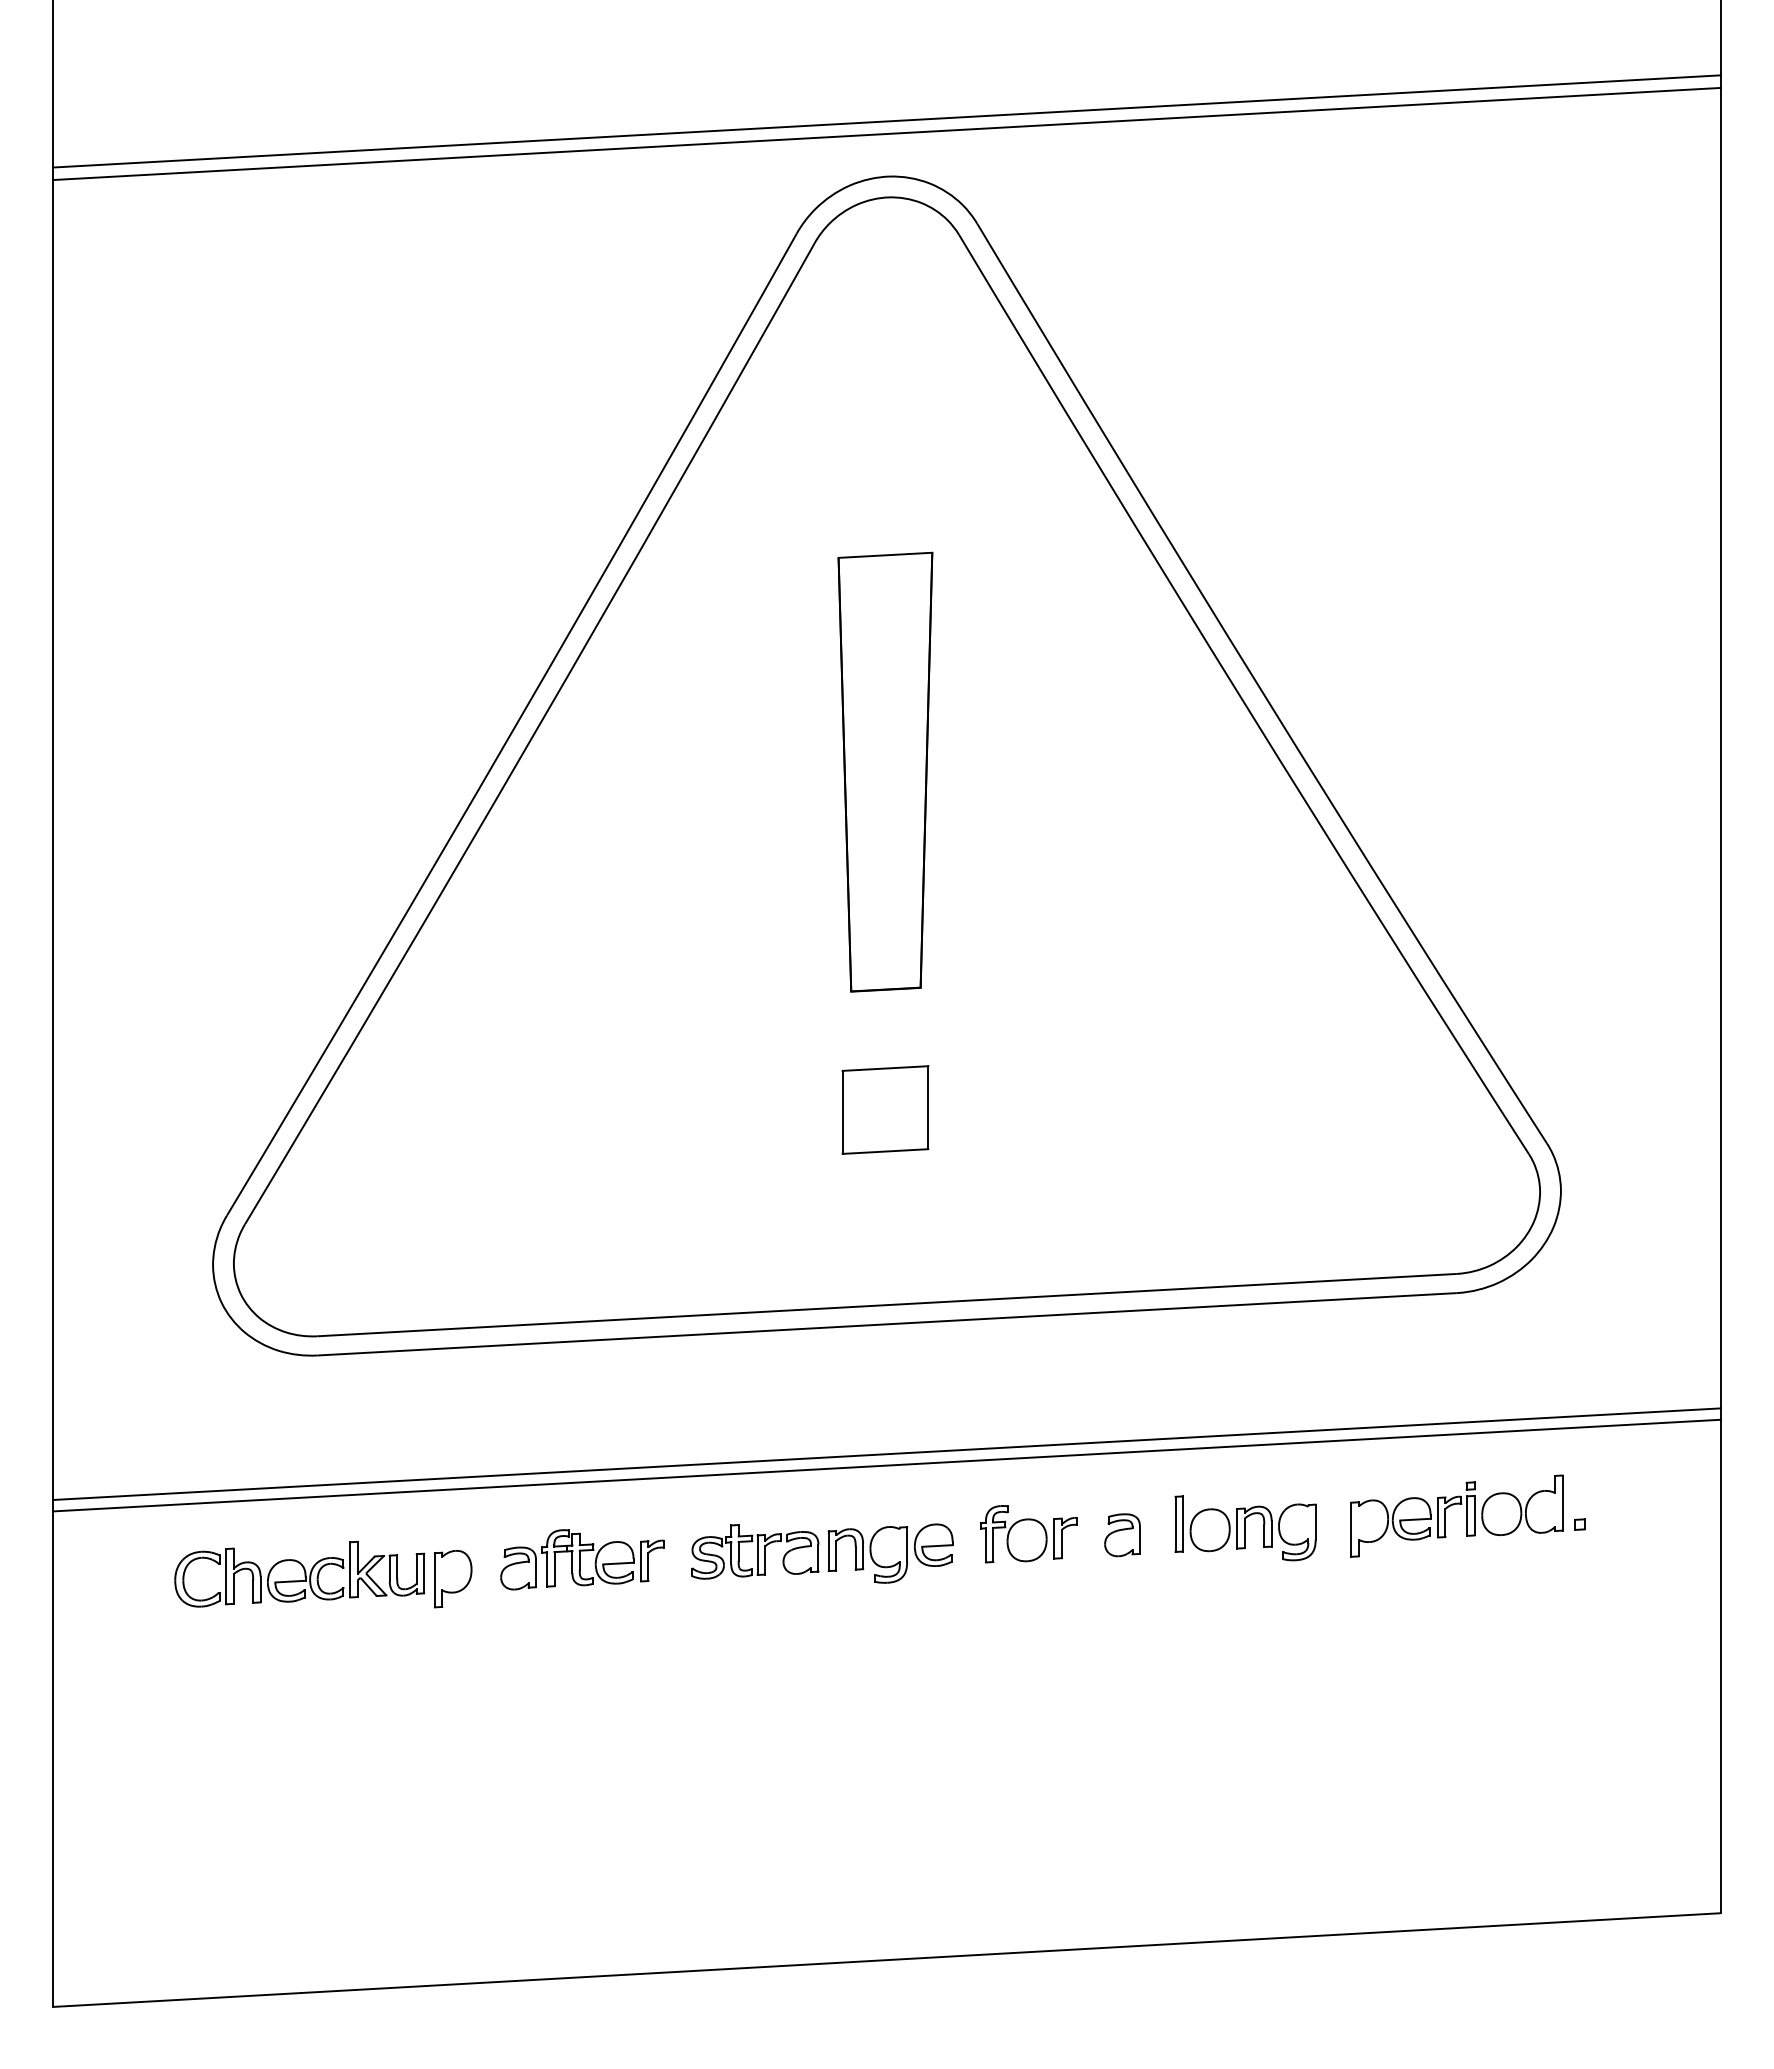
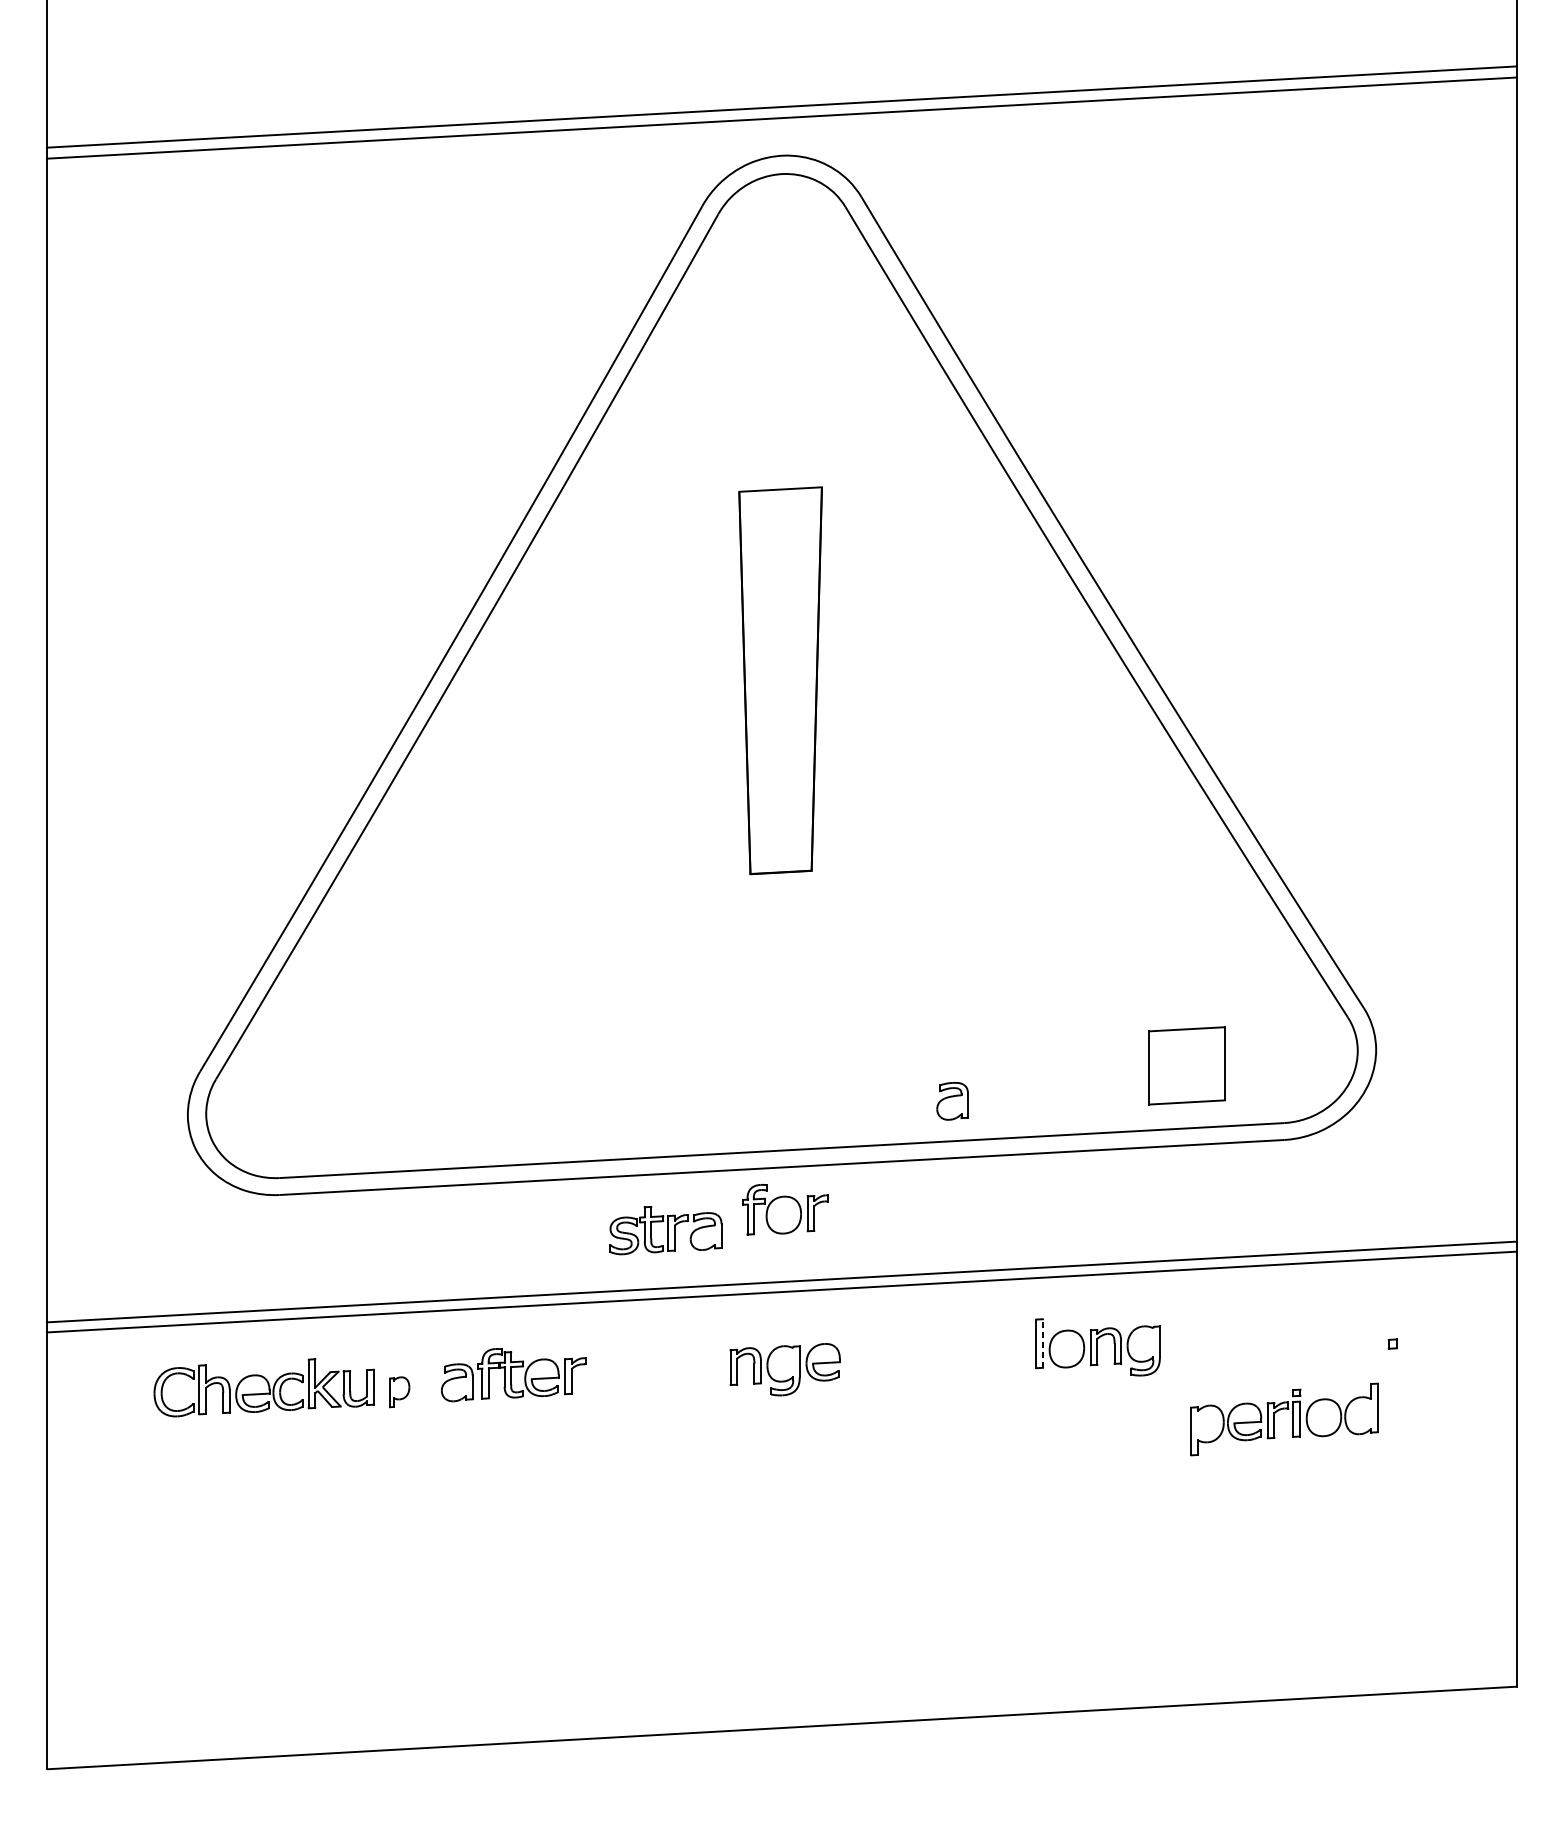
part: (885, 1109) -> (1187, 1065), moved
part: (1466, 1515) -> (1292, 1418), moved
line: (1182, 1524) -> (1042, 1343), solid -> dashed
part: (1028, 1534) -> (785, 1209), moved
part: (1122, 1535) -> (952, 1101), moved
part: (755, 1551) -> (666, 1230), moved
part: (453, 1579) -> (399, 1392), size x0.6

